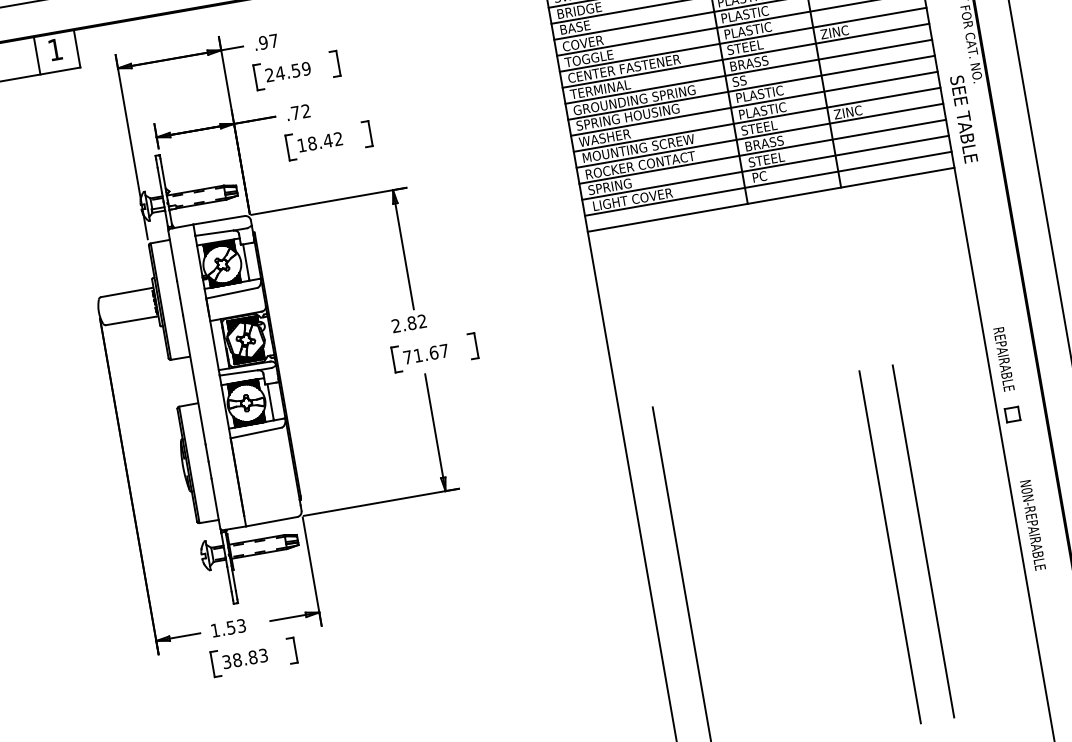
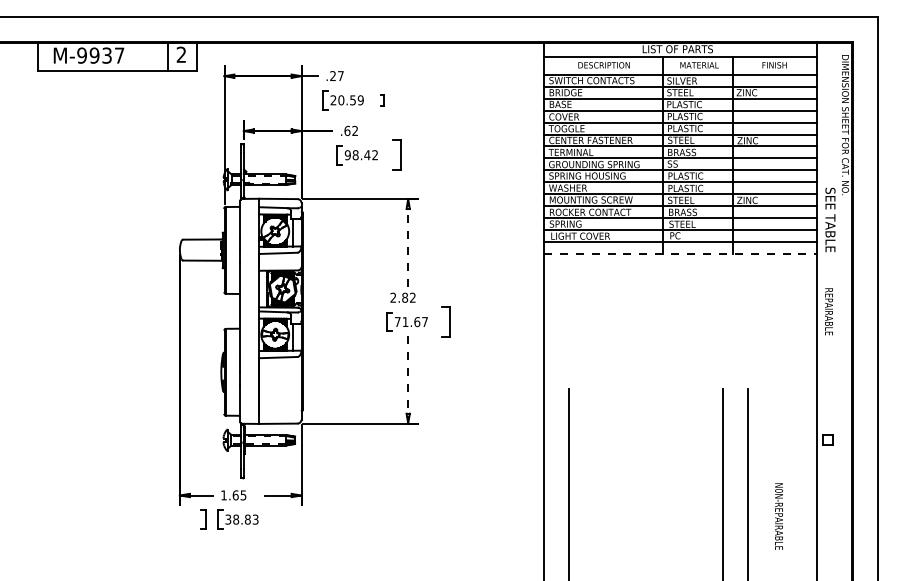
text: (264, 43) -> (333, 76), .97 -> .27
text: (53, 49) -> (180, 54), 1 -> 2
part: (335, 63) -> (382, 100), size x0.6
text: (280, 73) -> (341, 100), 24.59 -> 20.59
text: (295, 112) -> (347, 130), .72 -> .62
part: (367, 134) -> (396, 155), size x1.6
text: (301, 145) -> (347, 155), 18.42 -> 98.42
line: (770, 199) -> (680, 253), solid -> dashed
line: (404, 250) -> (408, 244), solid -> dashed
part: (473, 345) -> (446, 321), size x1.6
text: (1003, 359) -> (828, 311), moved
line: (435, 433) -> (408, 380), solid -> dashed
text: (1032, 525) -> (778, 516), moved
text: (236, 627) -> (239, 495), 1.53 -> 1.65
part: (292, 650) -> (203, 519), moved

